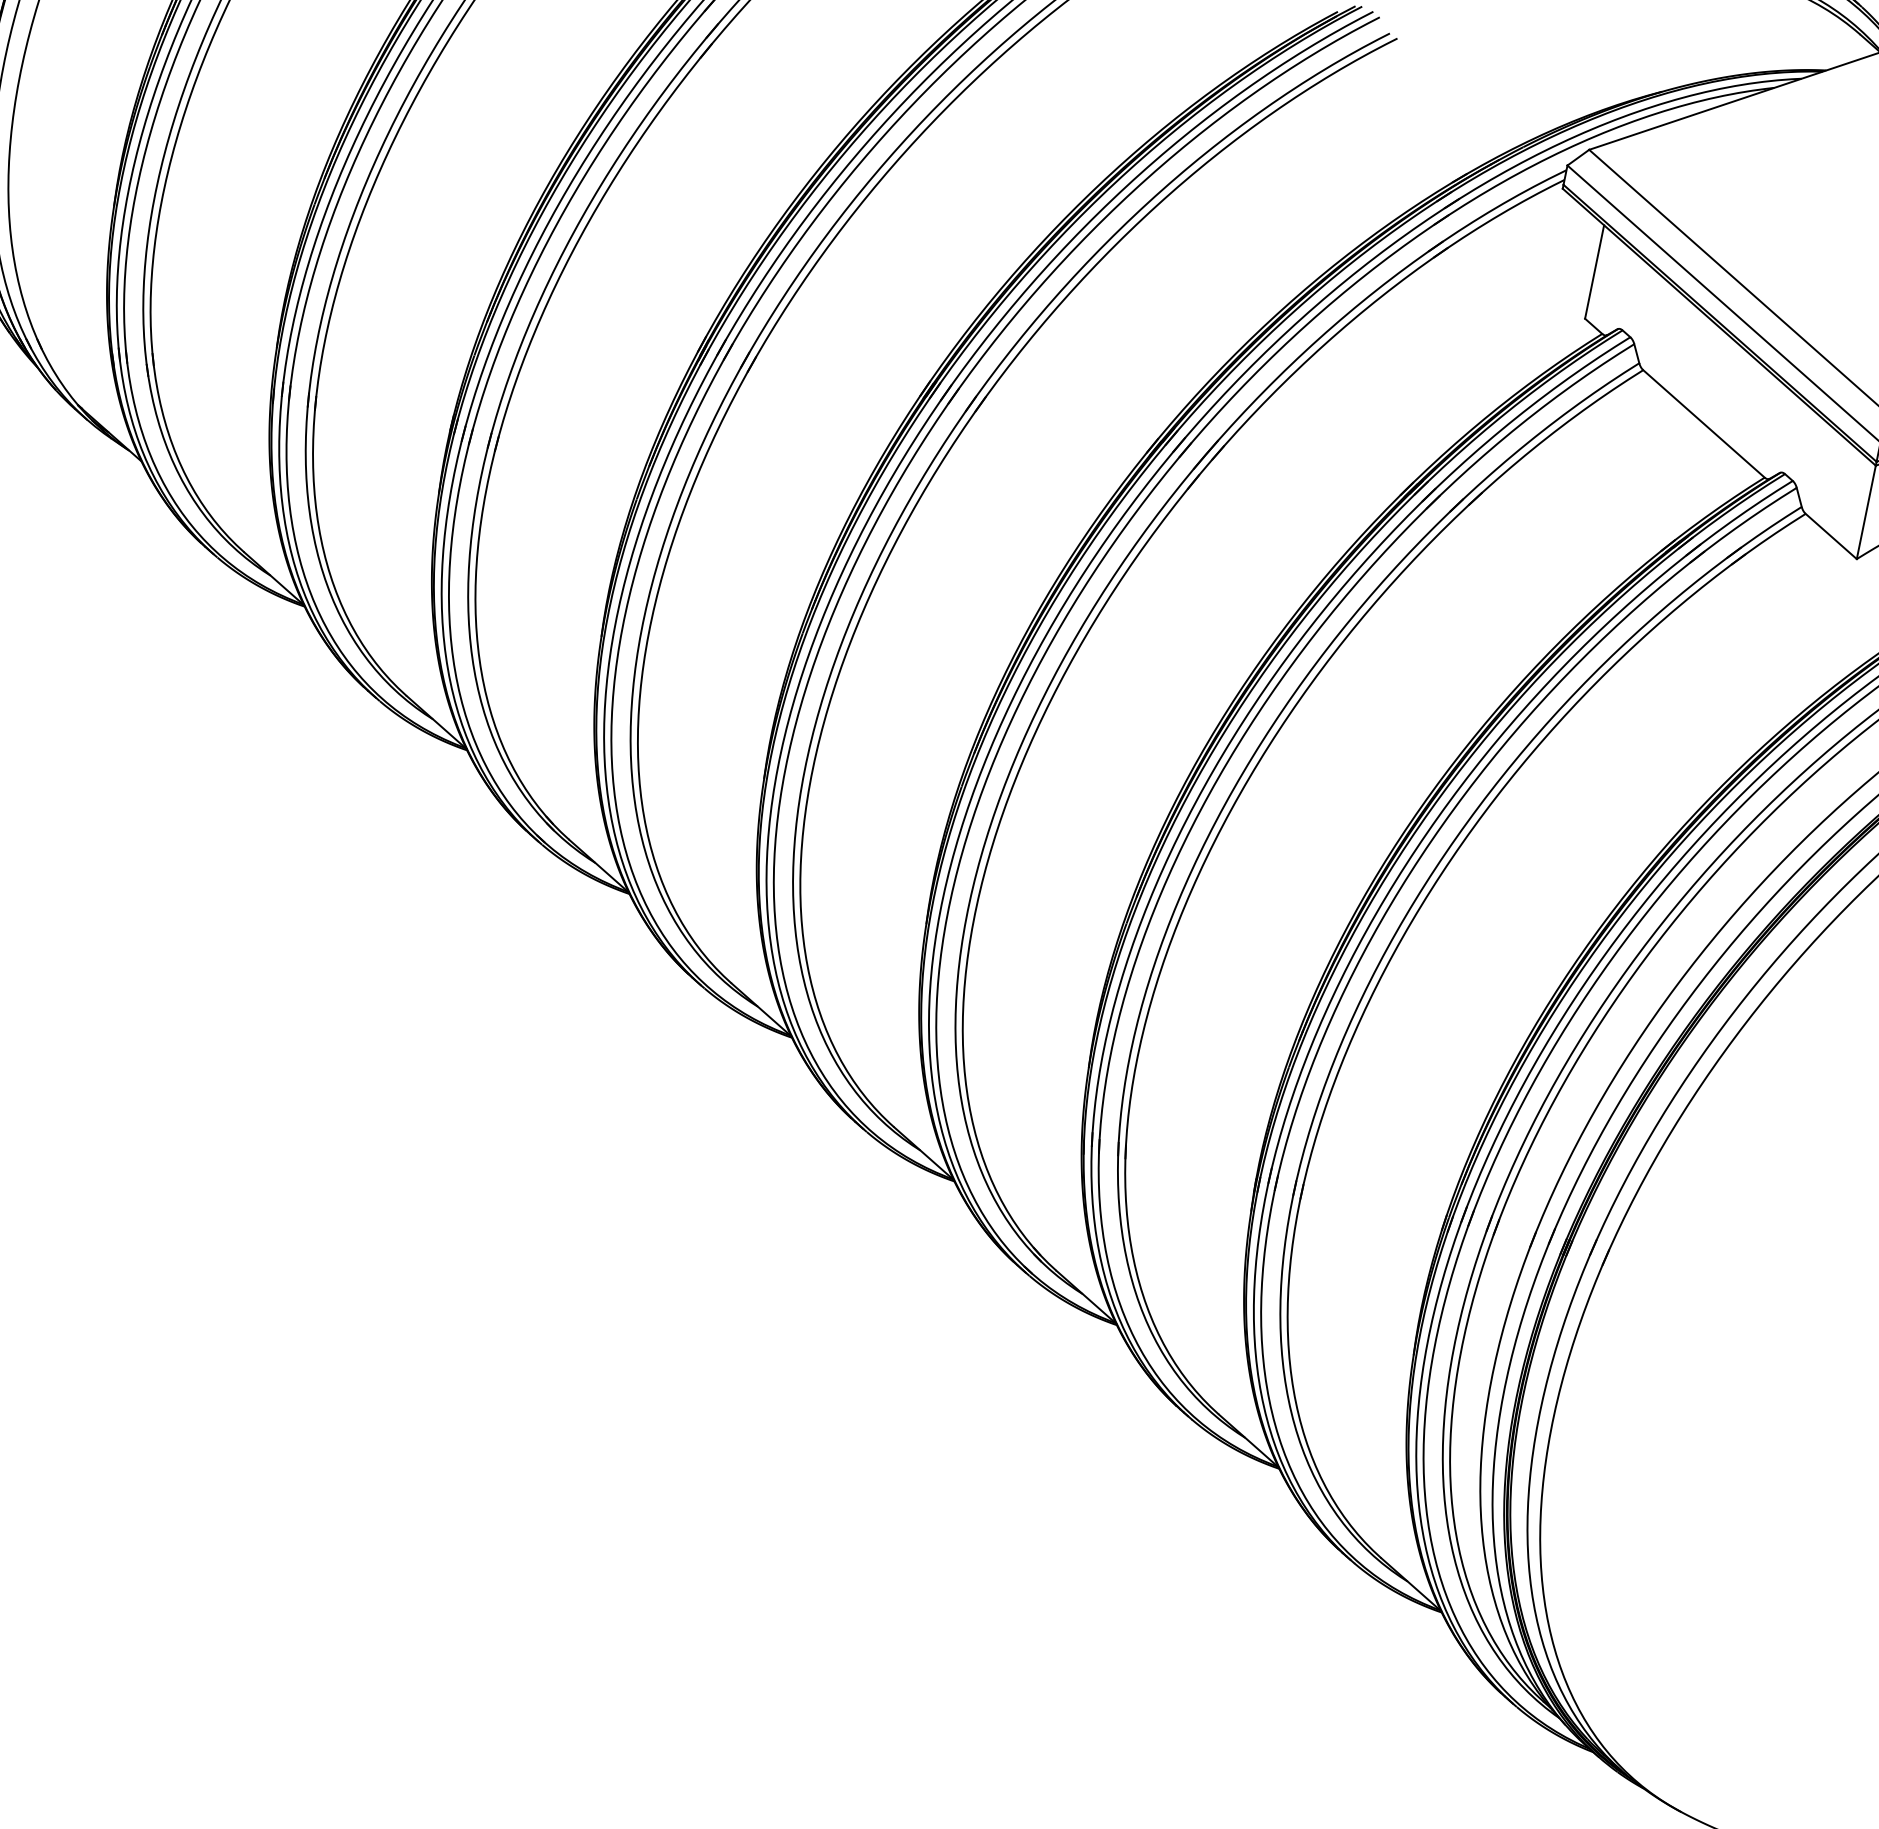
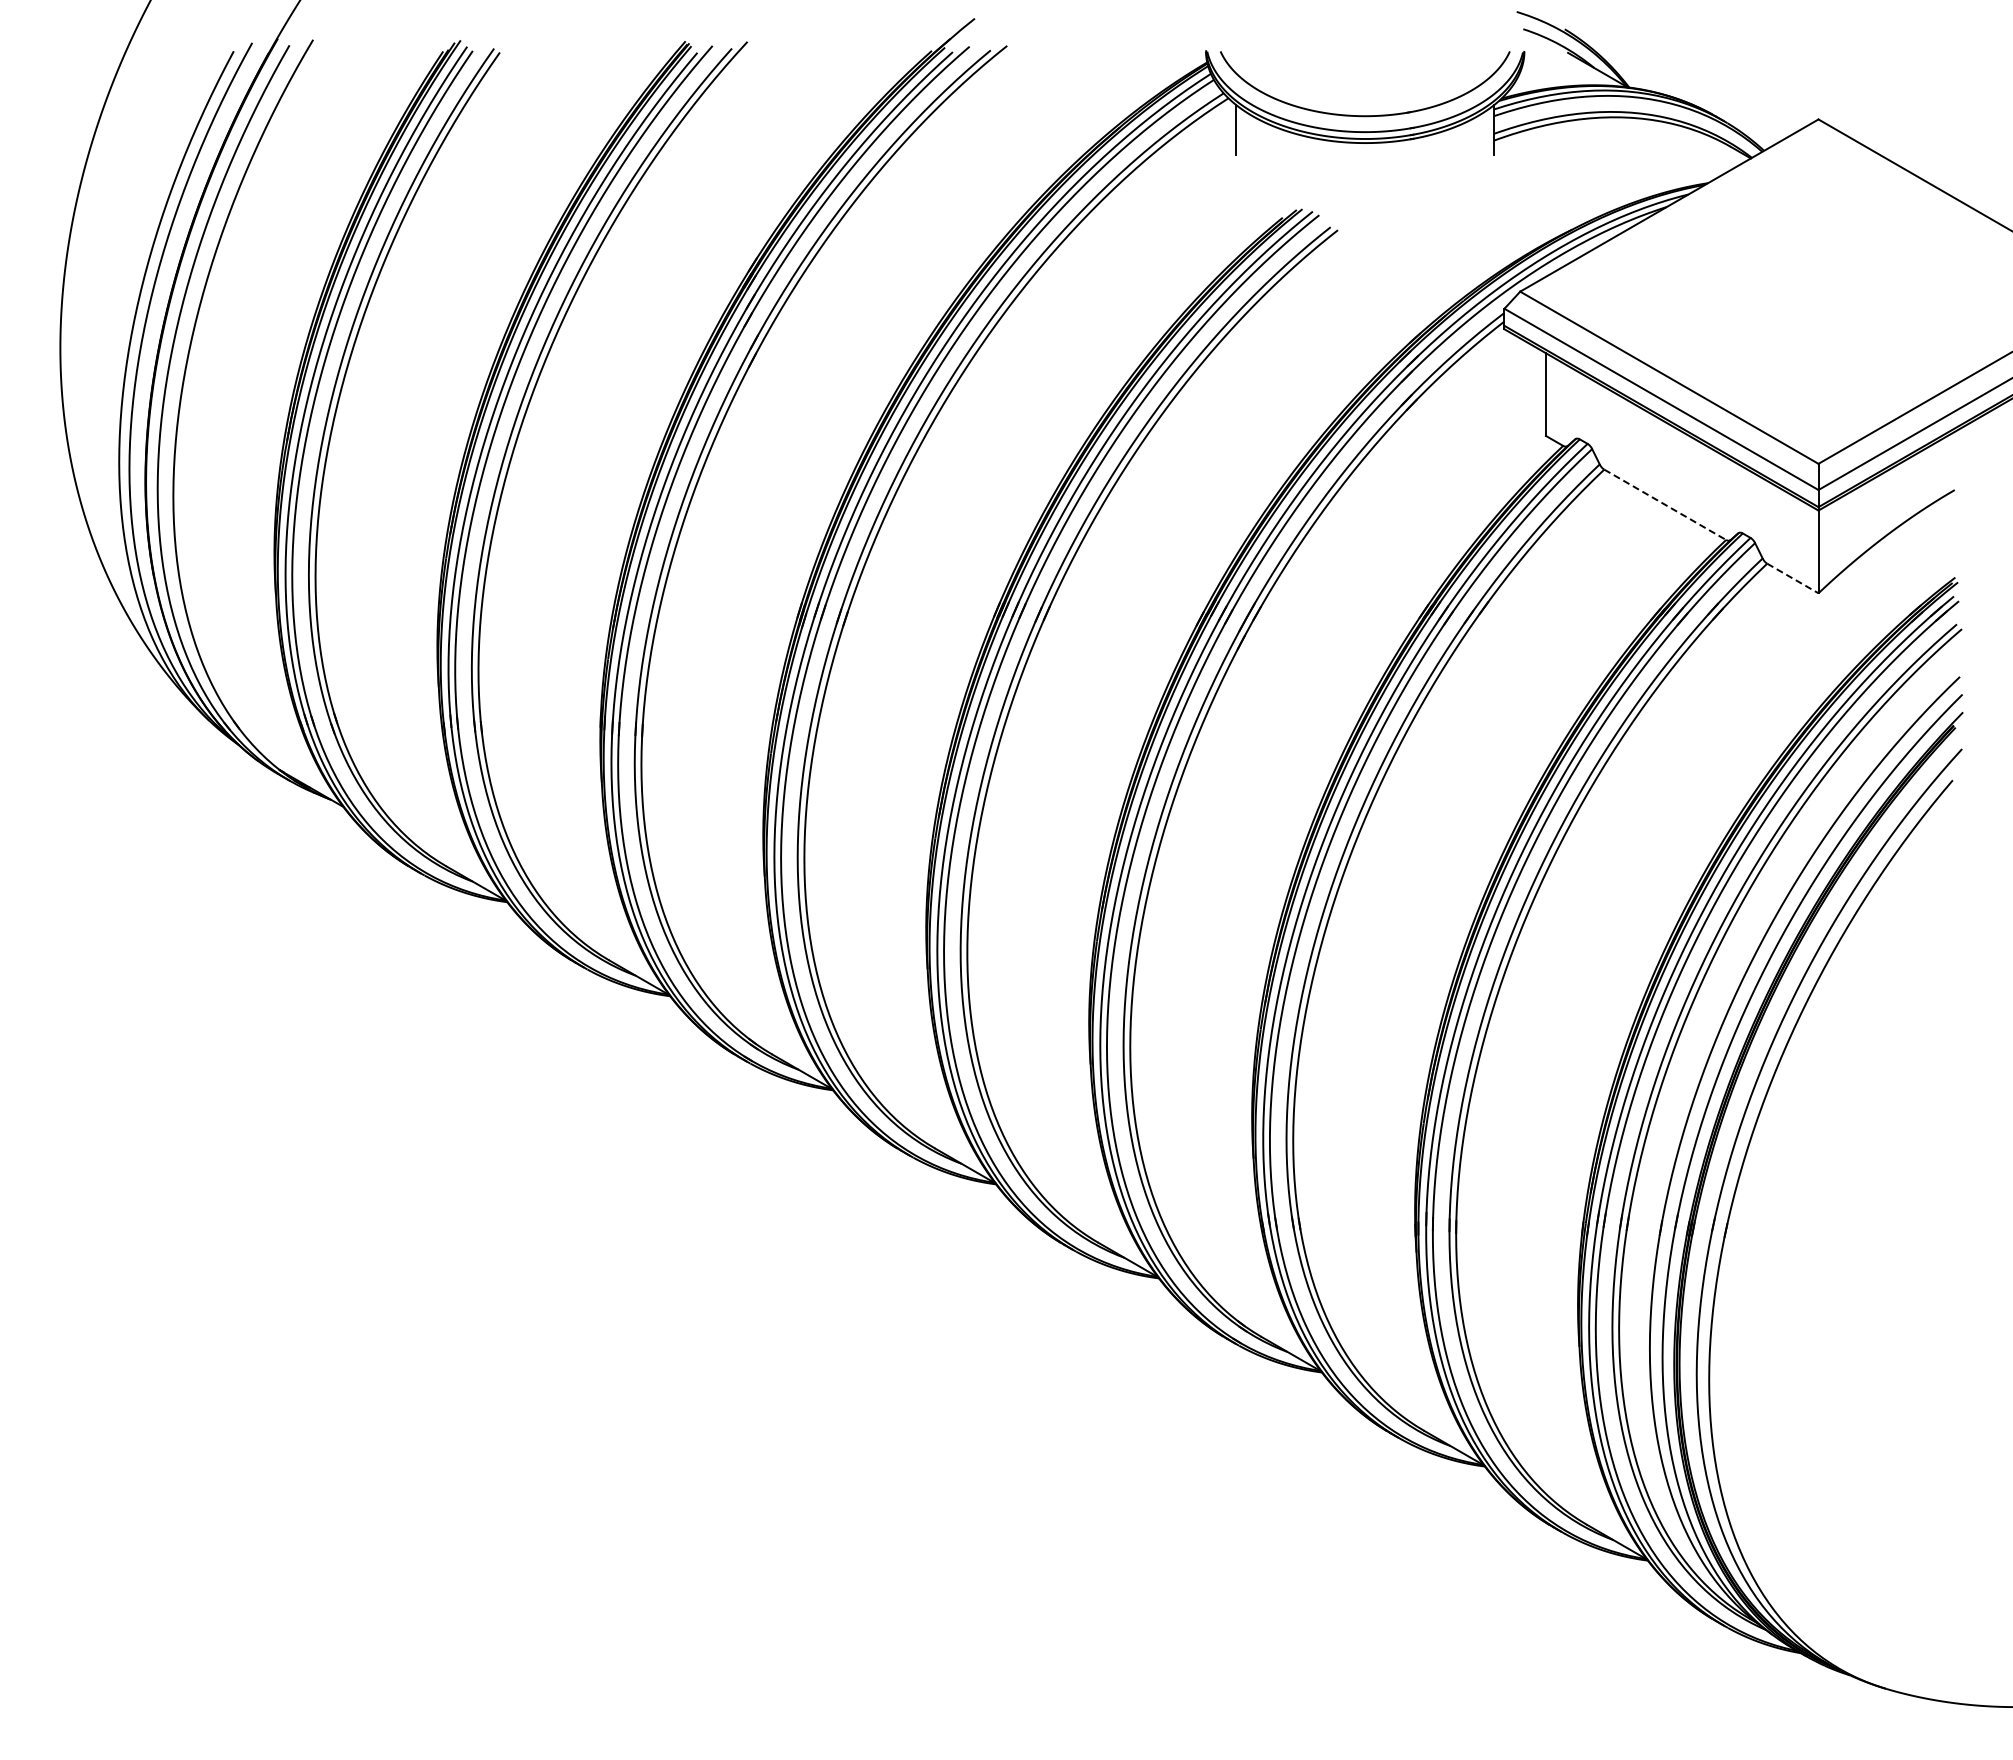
line: (1704, 424) -> (1665, 505), solid -> dashed
line: (1830, 536) -> (1792, 578), solid -> dashed

